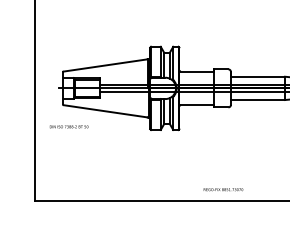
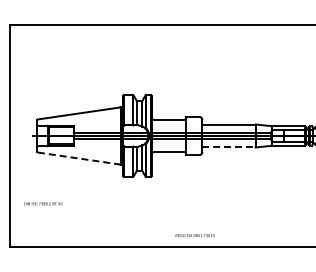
line: (258, 100) -> (229, 147), solid -> dashed
line: (105, 111) -> (79, 158), solid -> dashed
text: (69, 126) -> (43, 203), moved

